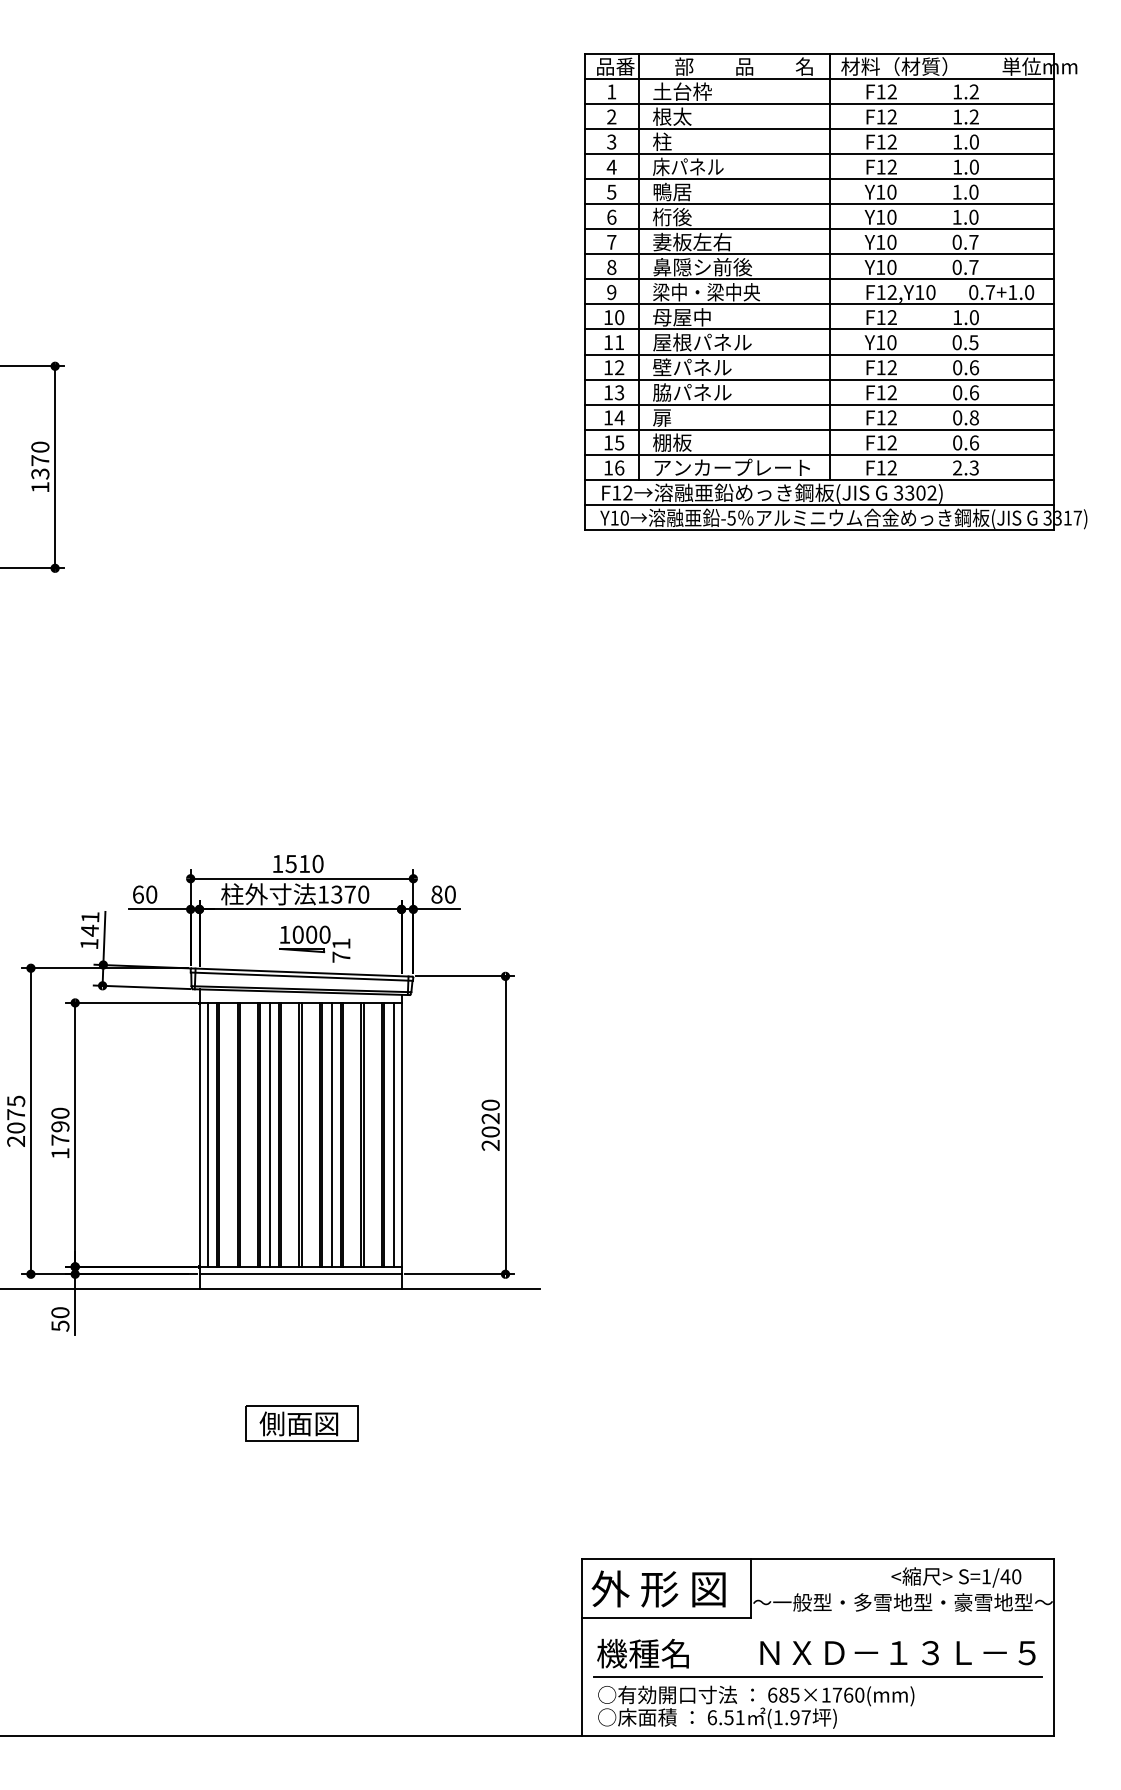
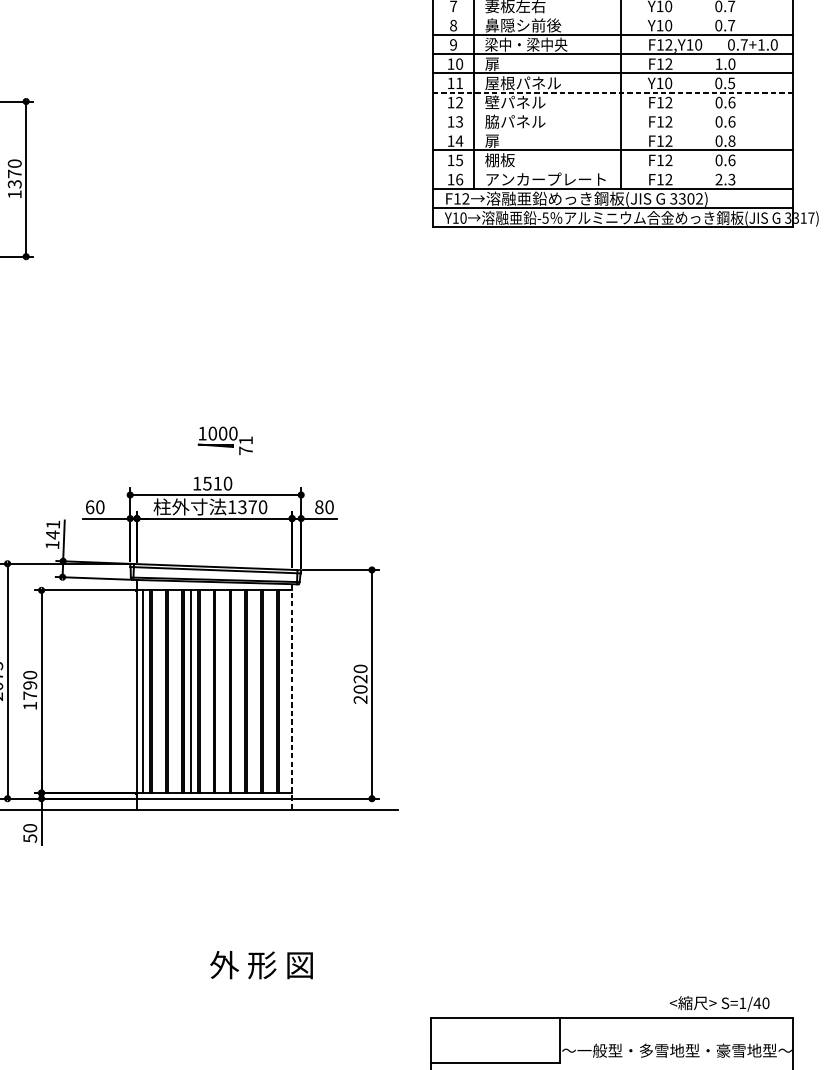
line: (819, 254) -> (613, 15), removed
text: (681, 317) -> (507, 64), 母屋中 -> 扉
line: (819, 354) -> (613, 92), solid -> dashed
line: (819, 379) -> (613, 111), removed
line: (819, 404) -> (613, 130), removed
line: (819, 454) -> (613, 169), removed
part: (314, 943) -> (225, 440), moved
line: (331, 1134) -> (238, 691), removed
line: (393, 1134) -> (285, 691), removed
line: (401, 1142) -> (292, 697), solid -> dashed
part: (301, 1423) -> (215, 913), removed
text: (956, 1577) -> (719, 1003), moved
text: (658, 1588) -> (261, 964), moved

